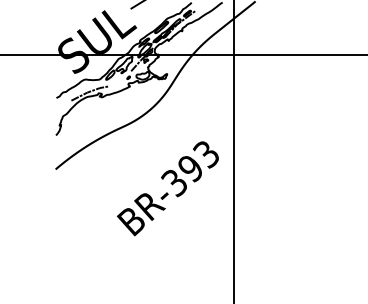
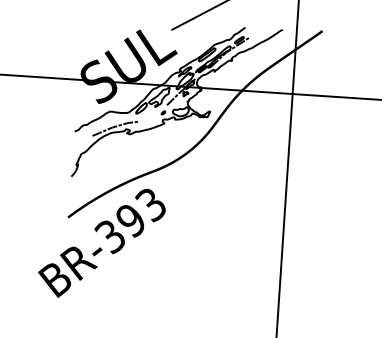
text: (167, 188) -> (101, 242), moved

